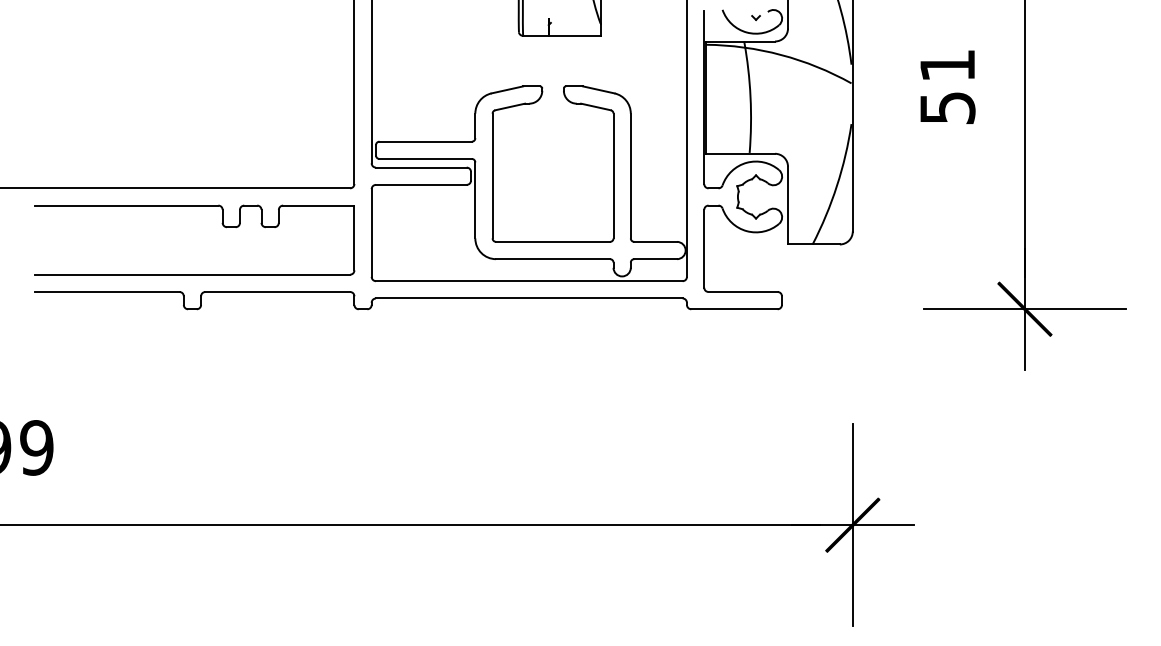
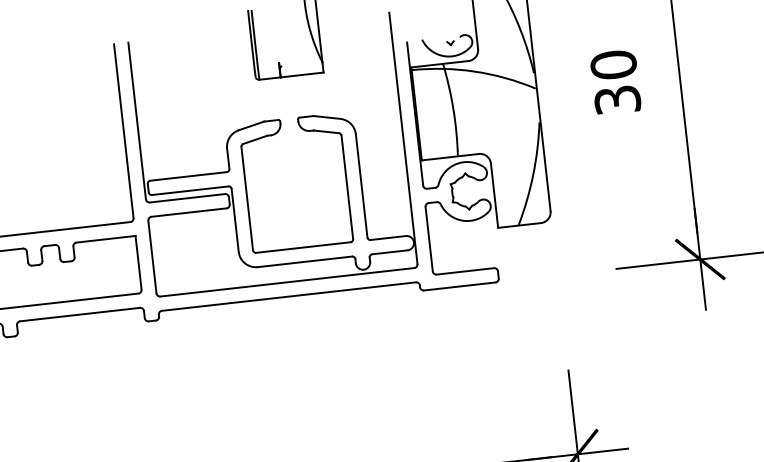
text: (947, 85) -> (615, 81), 51 -> 30

